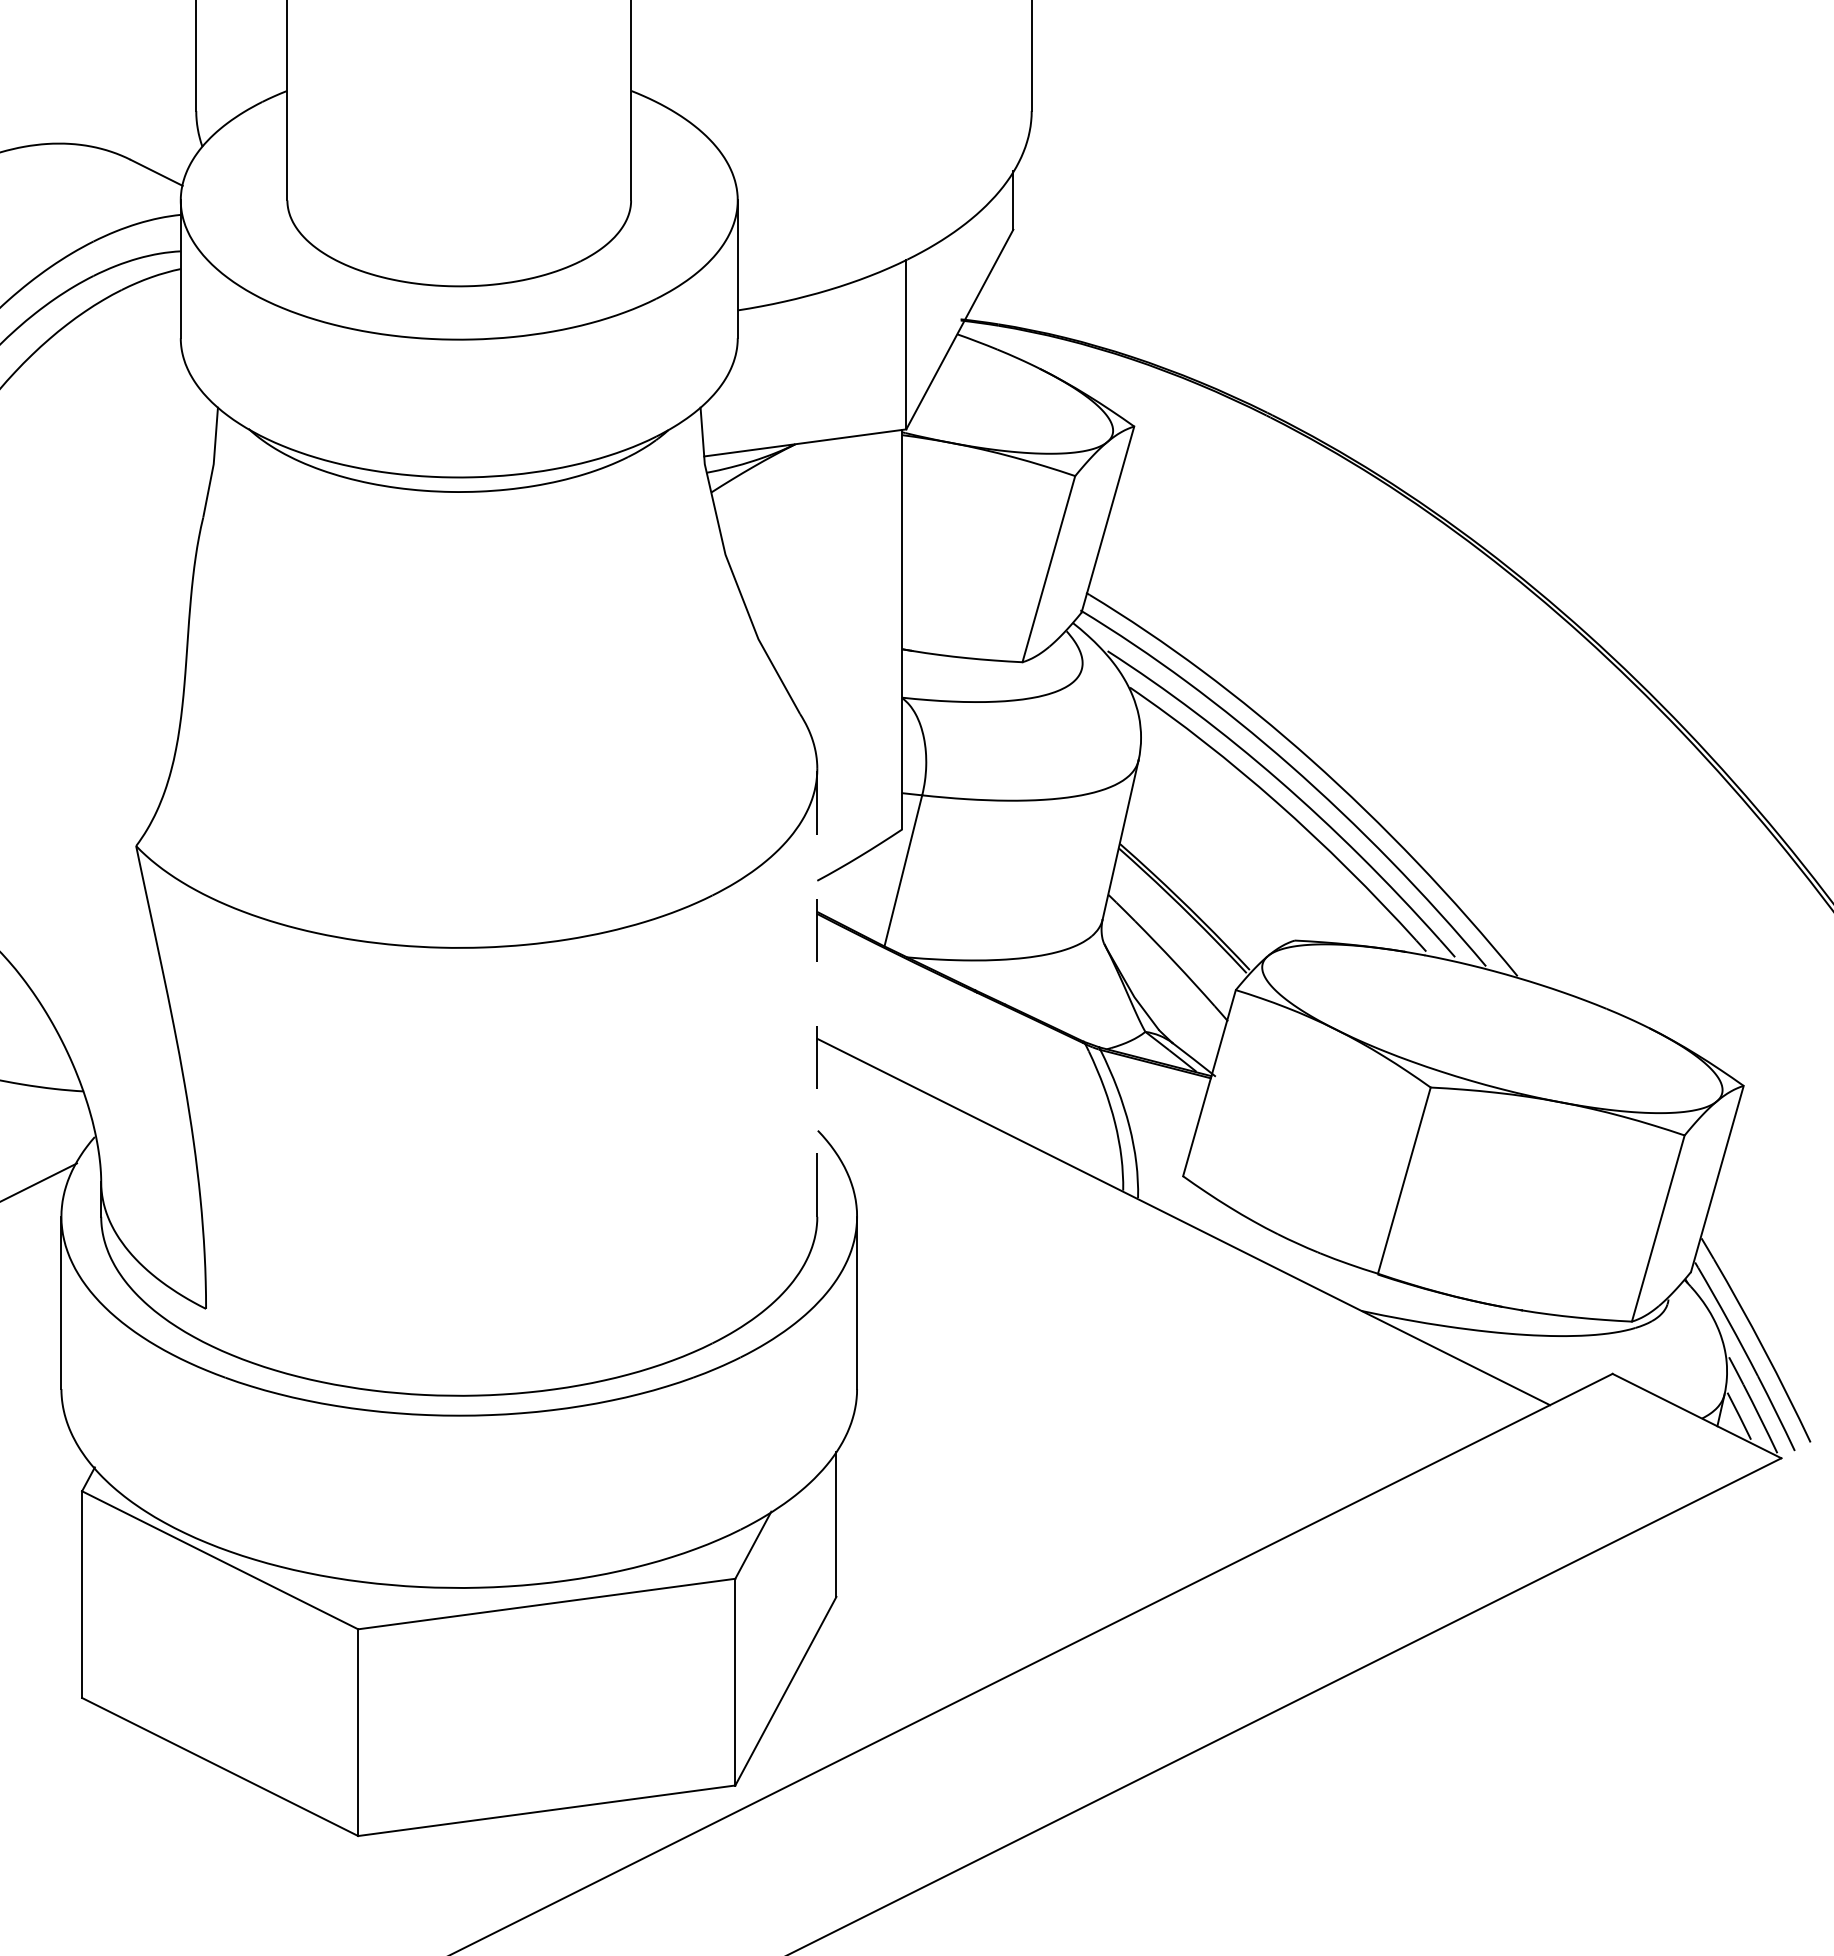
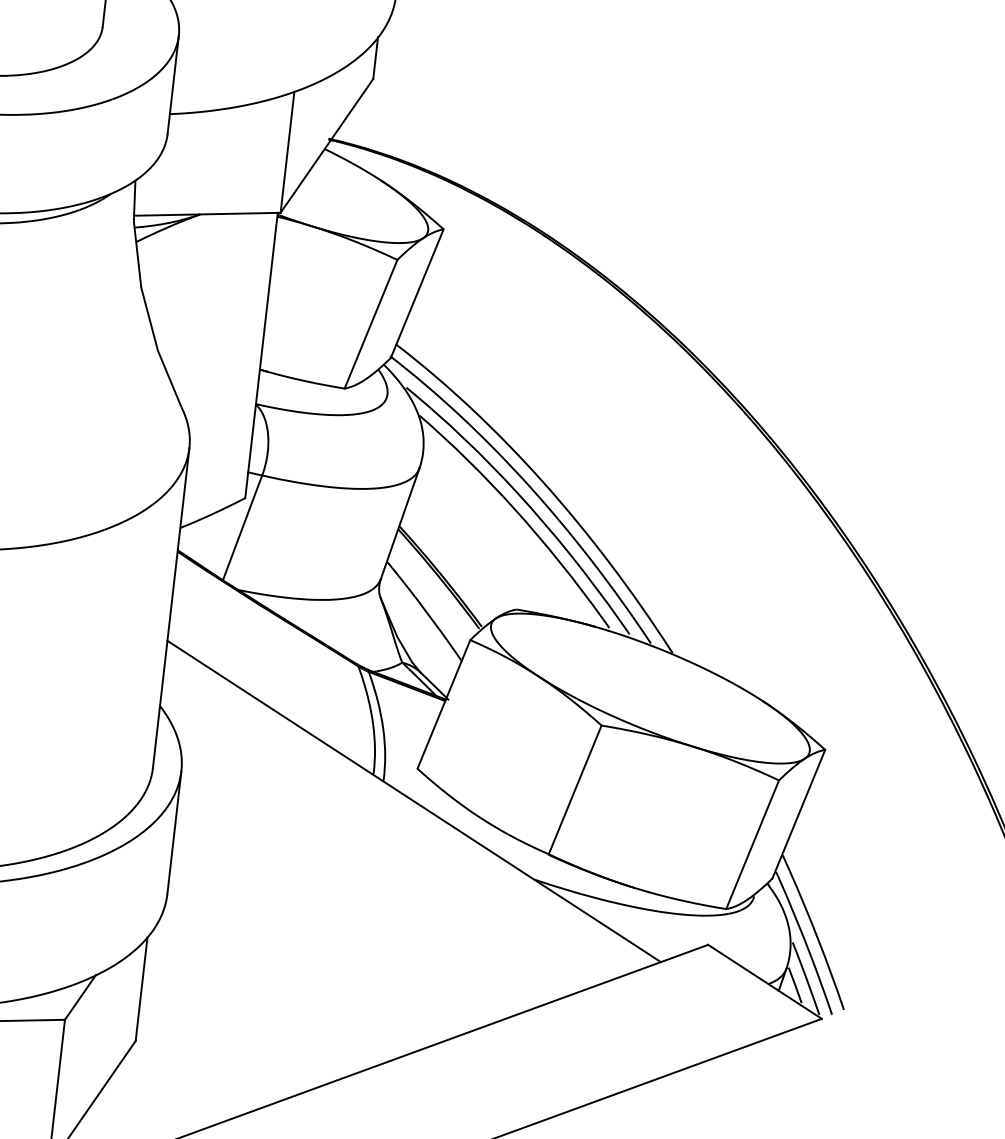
line: (817, 992) -> (171, 607), dashed -> solid

